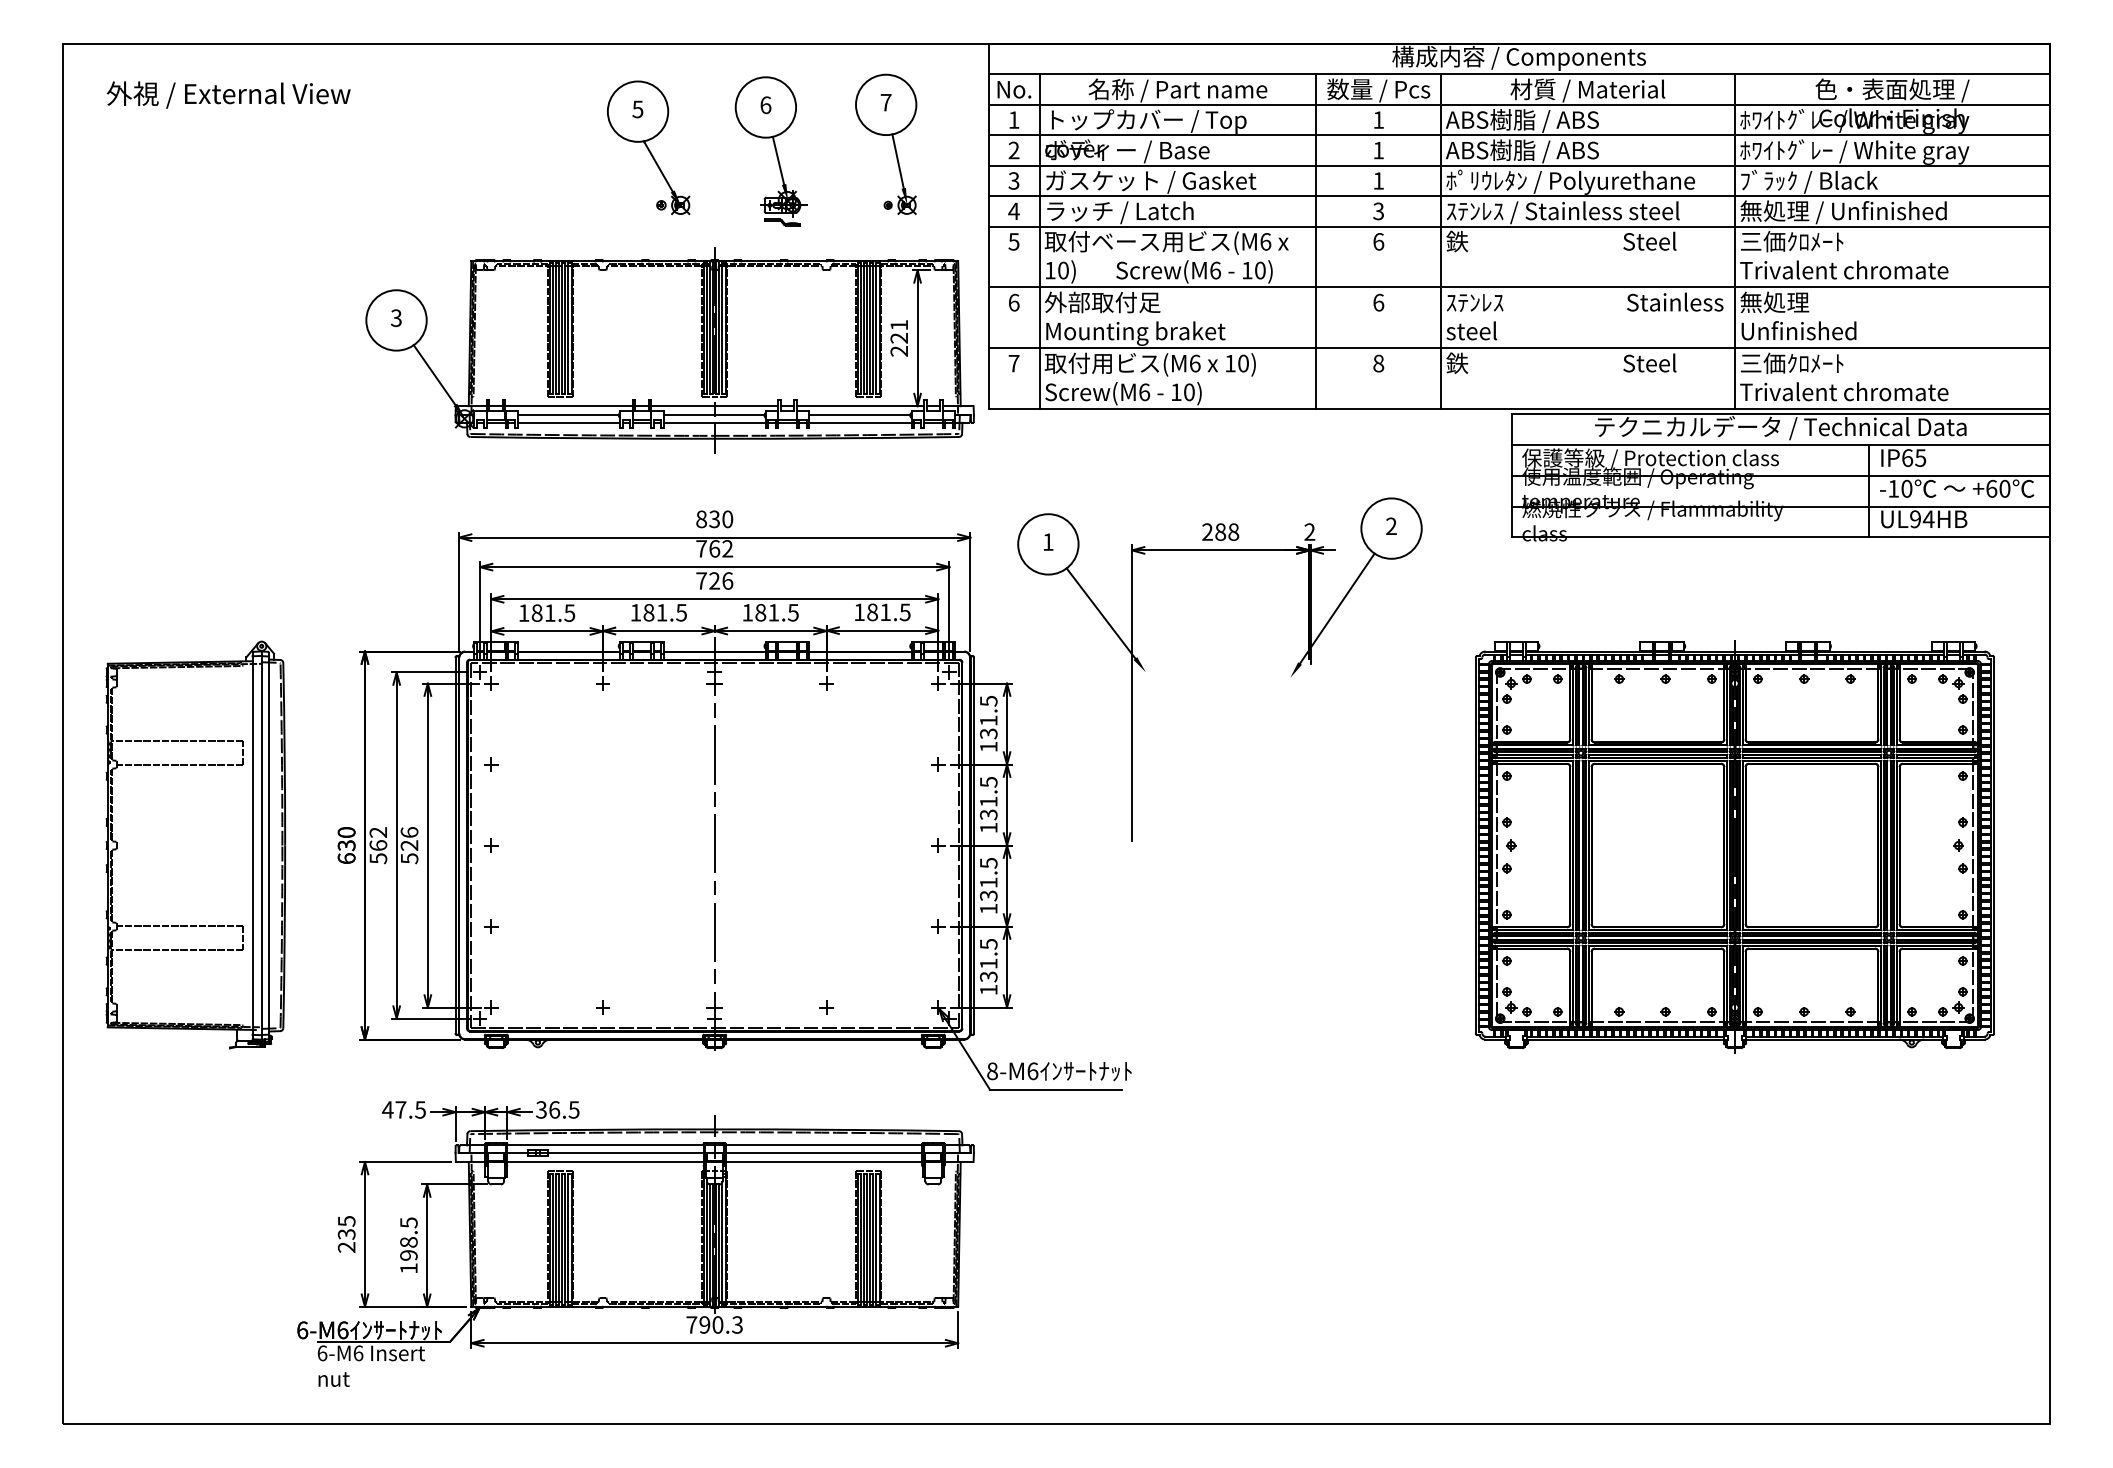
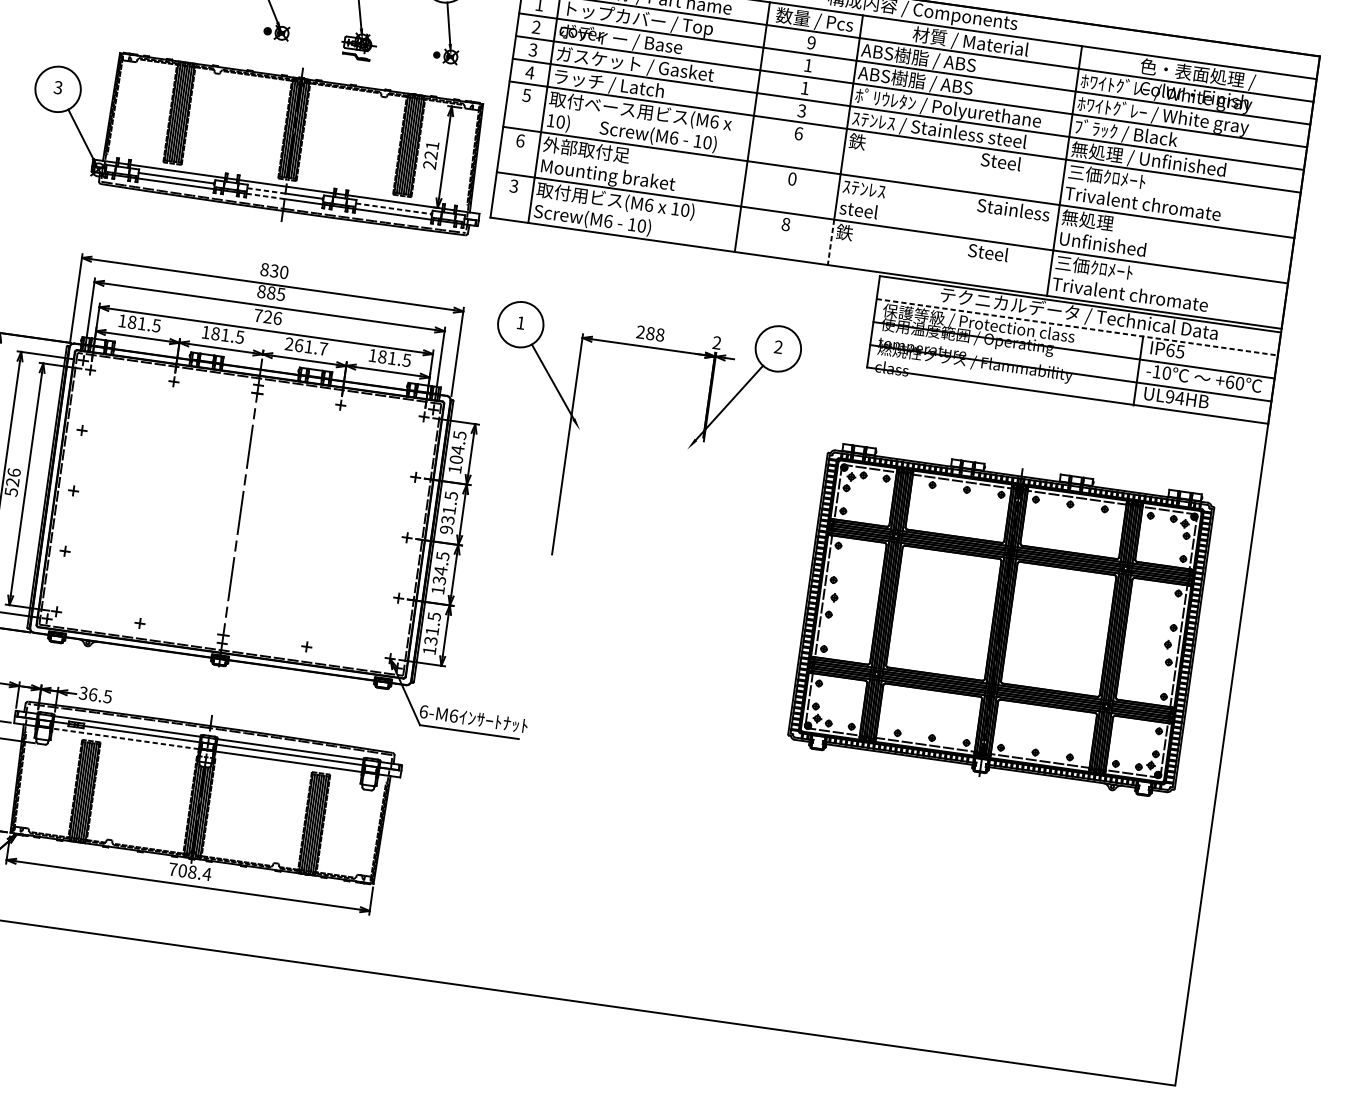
text: (1378, 119) -> (811, 42), 1 -> 9
text: (1378, 302) -> (792, 178), 6 -> 0
text: (1013, 363) -> (513, 186), 7 -> 3
line: (1441, 379) -> (831, 242), solid -> dashed
line: (689, 415) -> (266, 190), solid -> dashed
line: (860, 415) -> (394, 208), solid -> dashed
line: (689, 422) -> (265, 196), solid -> dashed
line: (1780, 444) -> (1077, 326), solid -> dashed
text: (714, 548) -> (271, 292), 762 -> 885
text: (770, 612) -> (306, 346), 181.5 -> 261.7
text: (988, 727) -> (456, 454), 131.5 -> 104.5
text: (988, 827) -> (446, 529), 131.5 -> 931.5
text: (988, 882) -> (440, 570), 131.5 -> 134.5
text: (992, 1071) -> (423, 711), 8-M6 -> 6-M6
line: (604, 1162) -> (124, 739), solid -> dashed
text: (721, 1324) -> (195, 872), 790.3 -> 708.4

